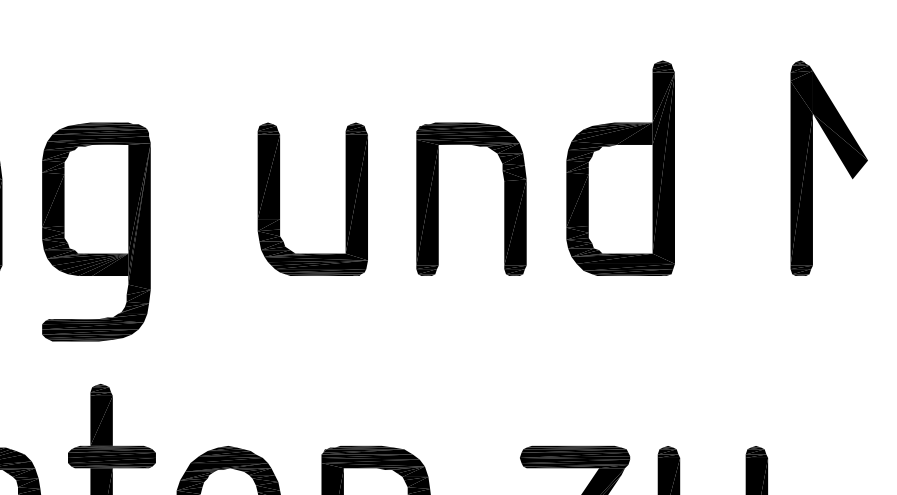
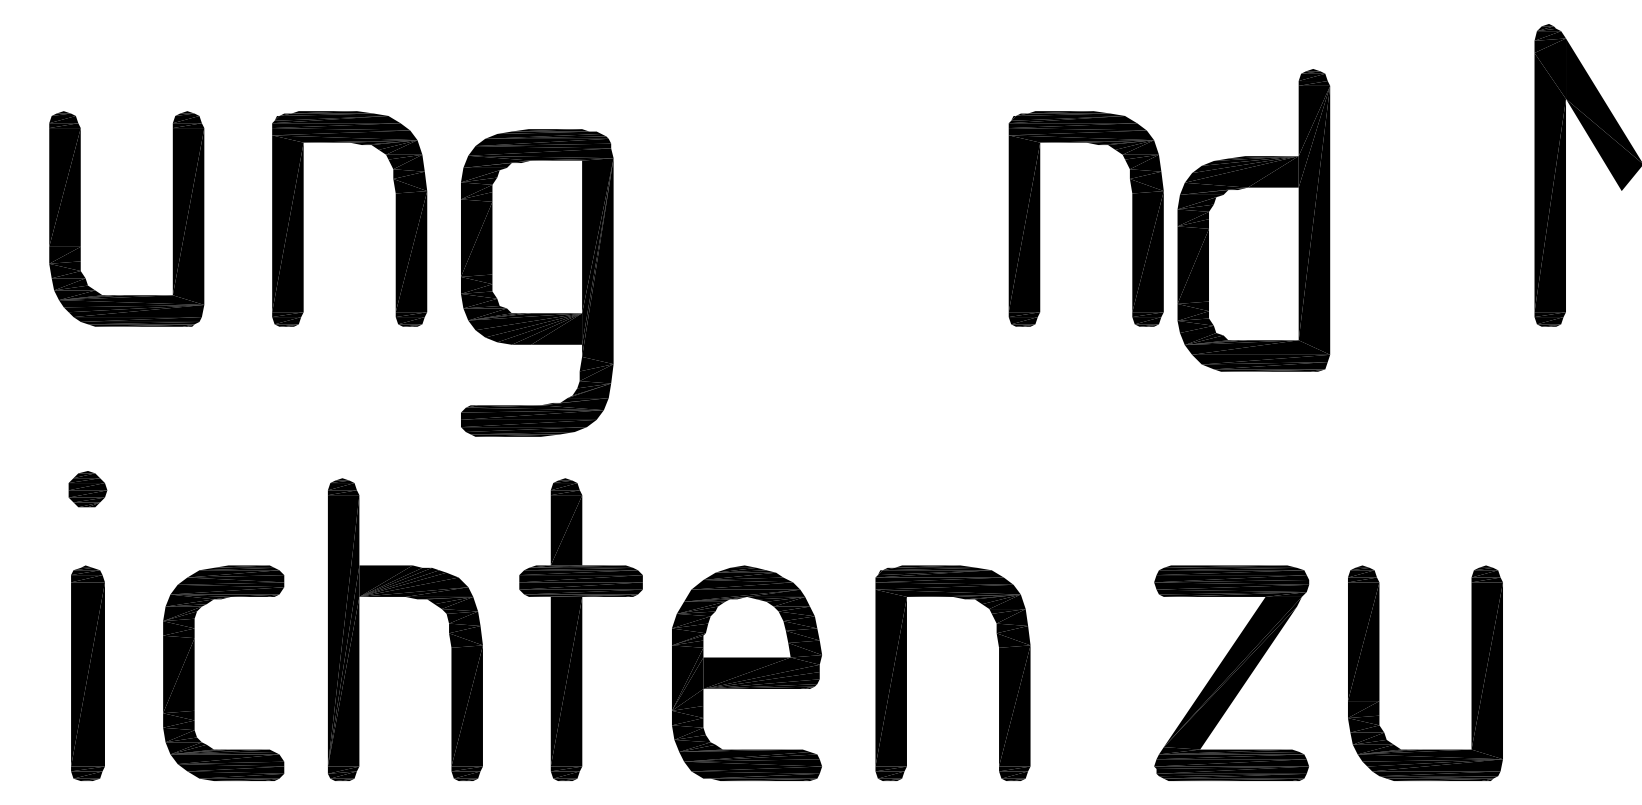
part: (620, 168) -> (1253, 220), moved
part: (280, 198) -> (817, 218), removed
part: (96, 231) -> (537, 282), moved

